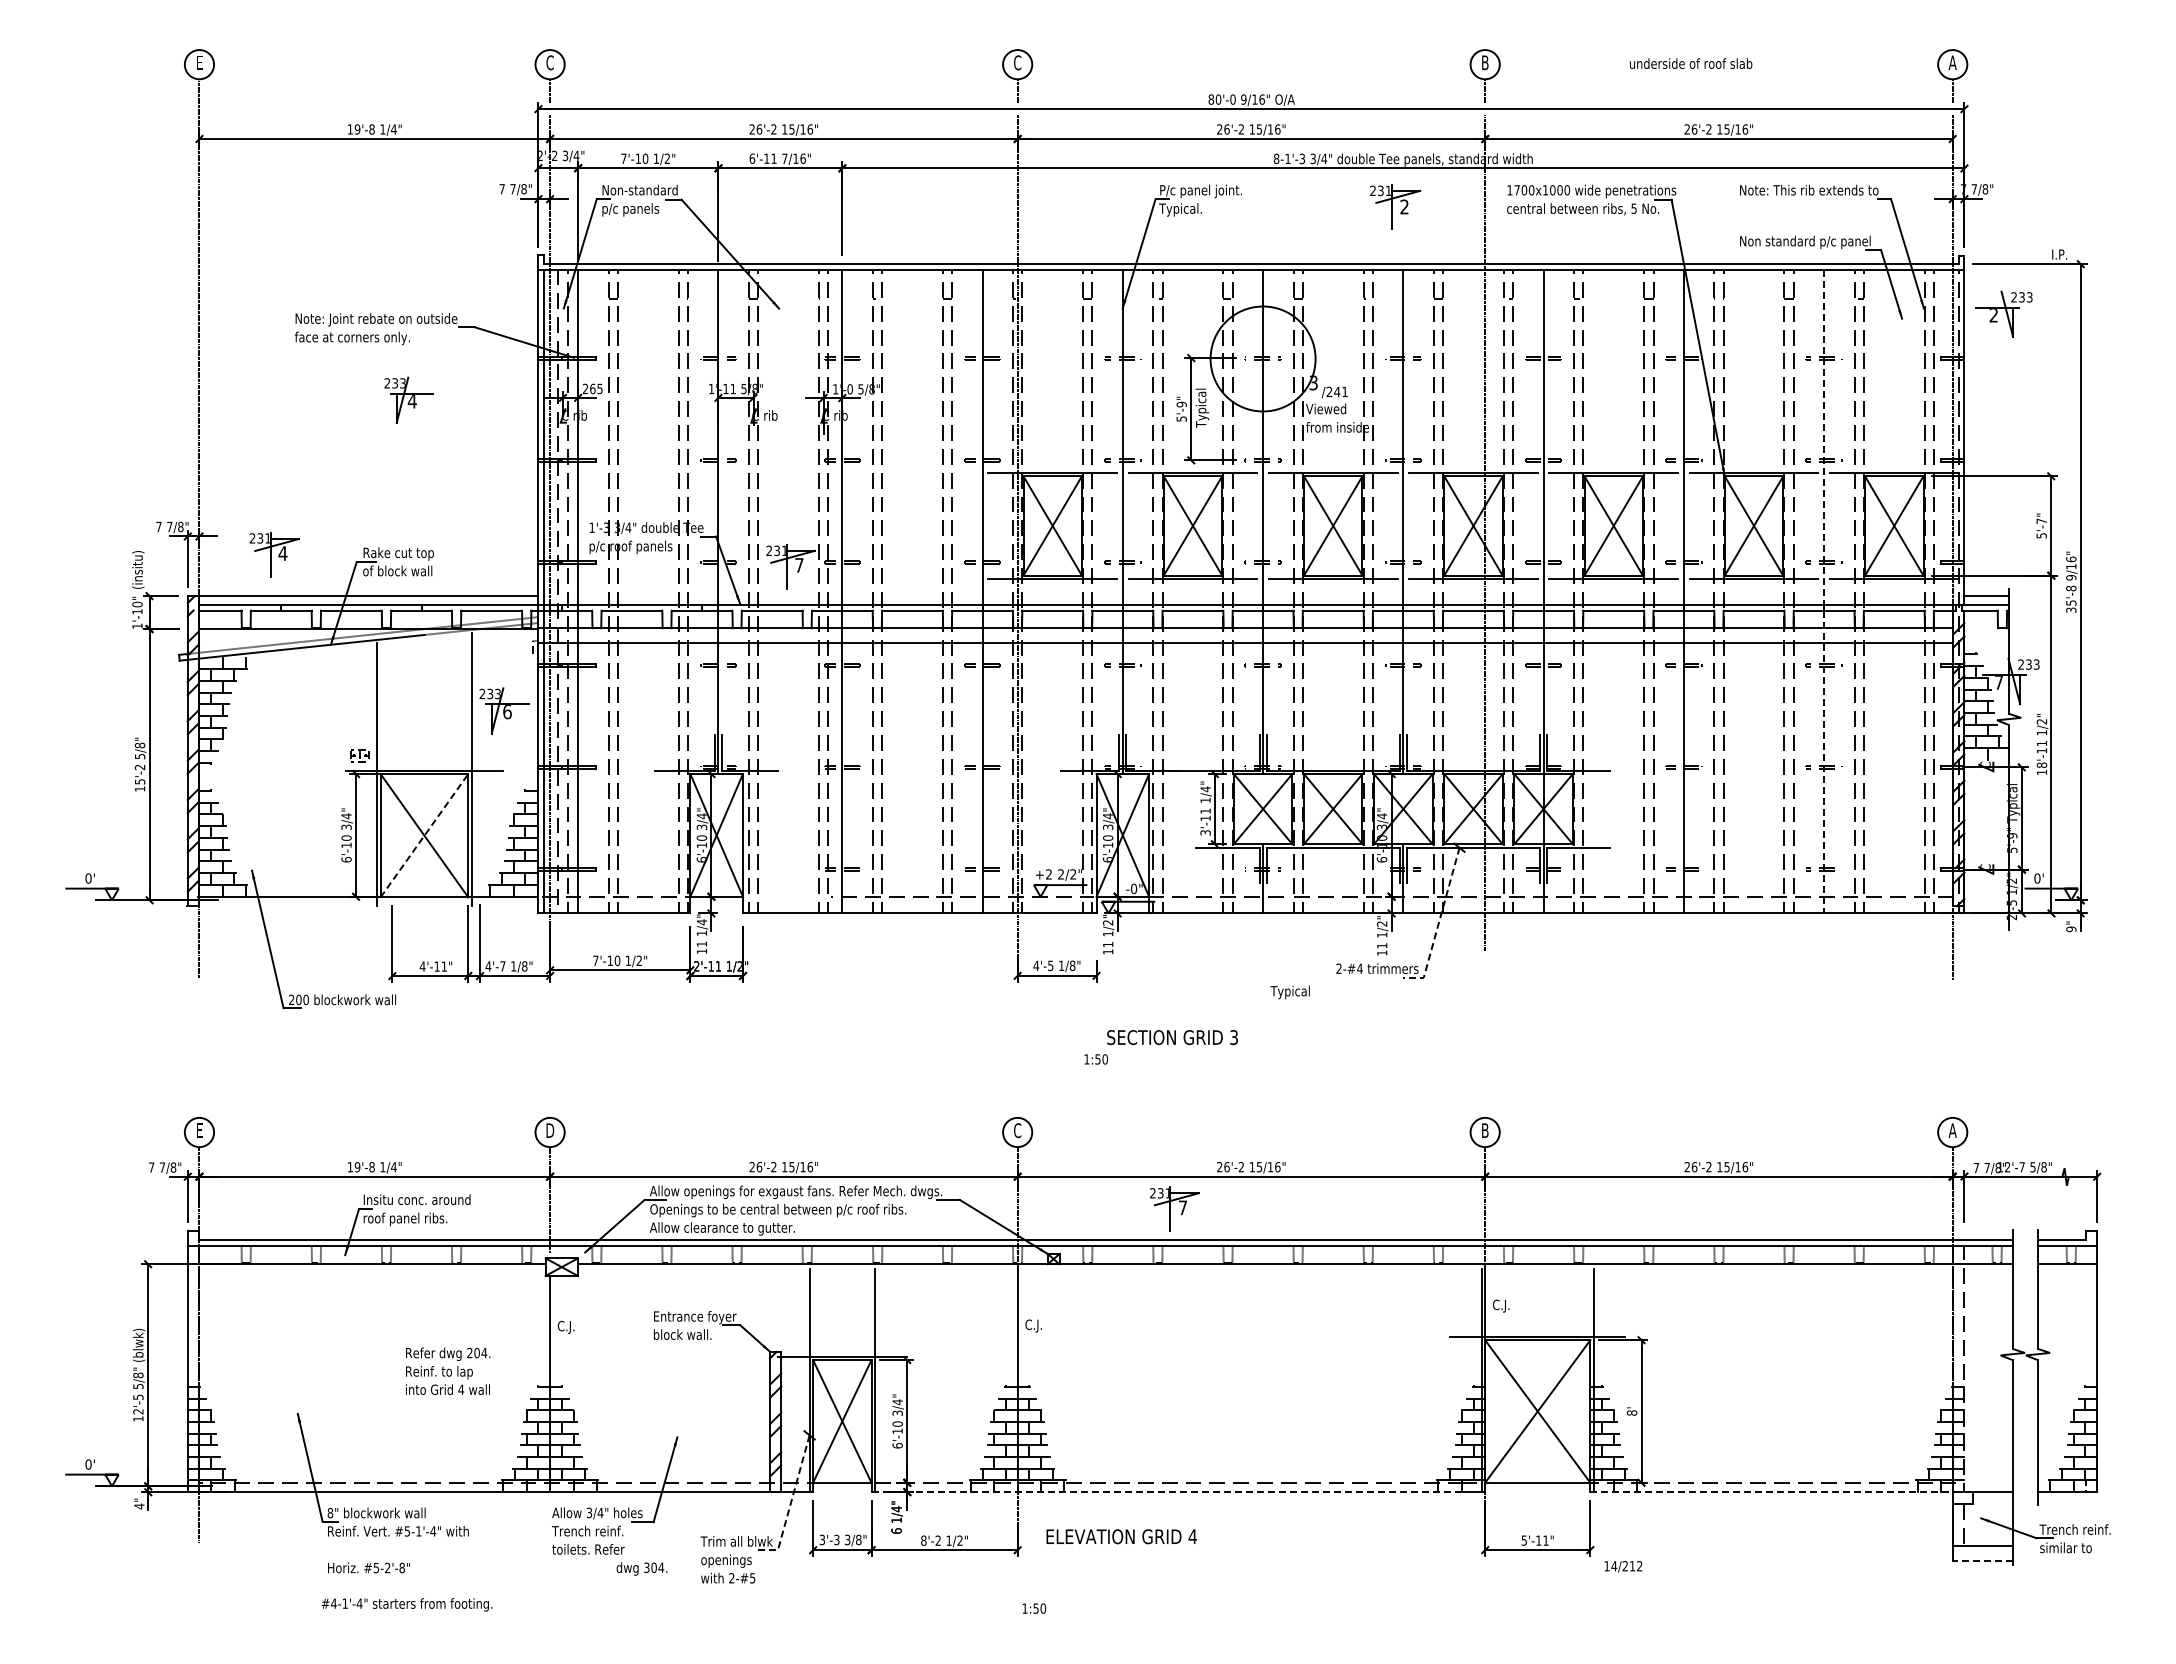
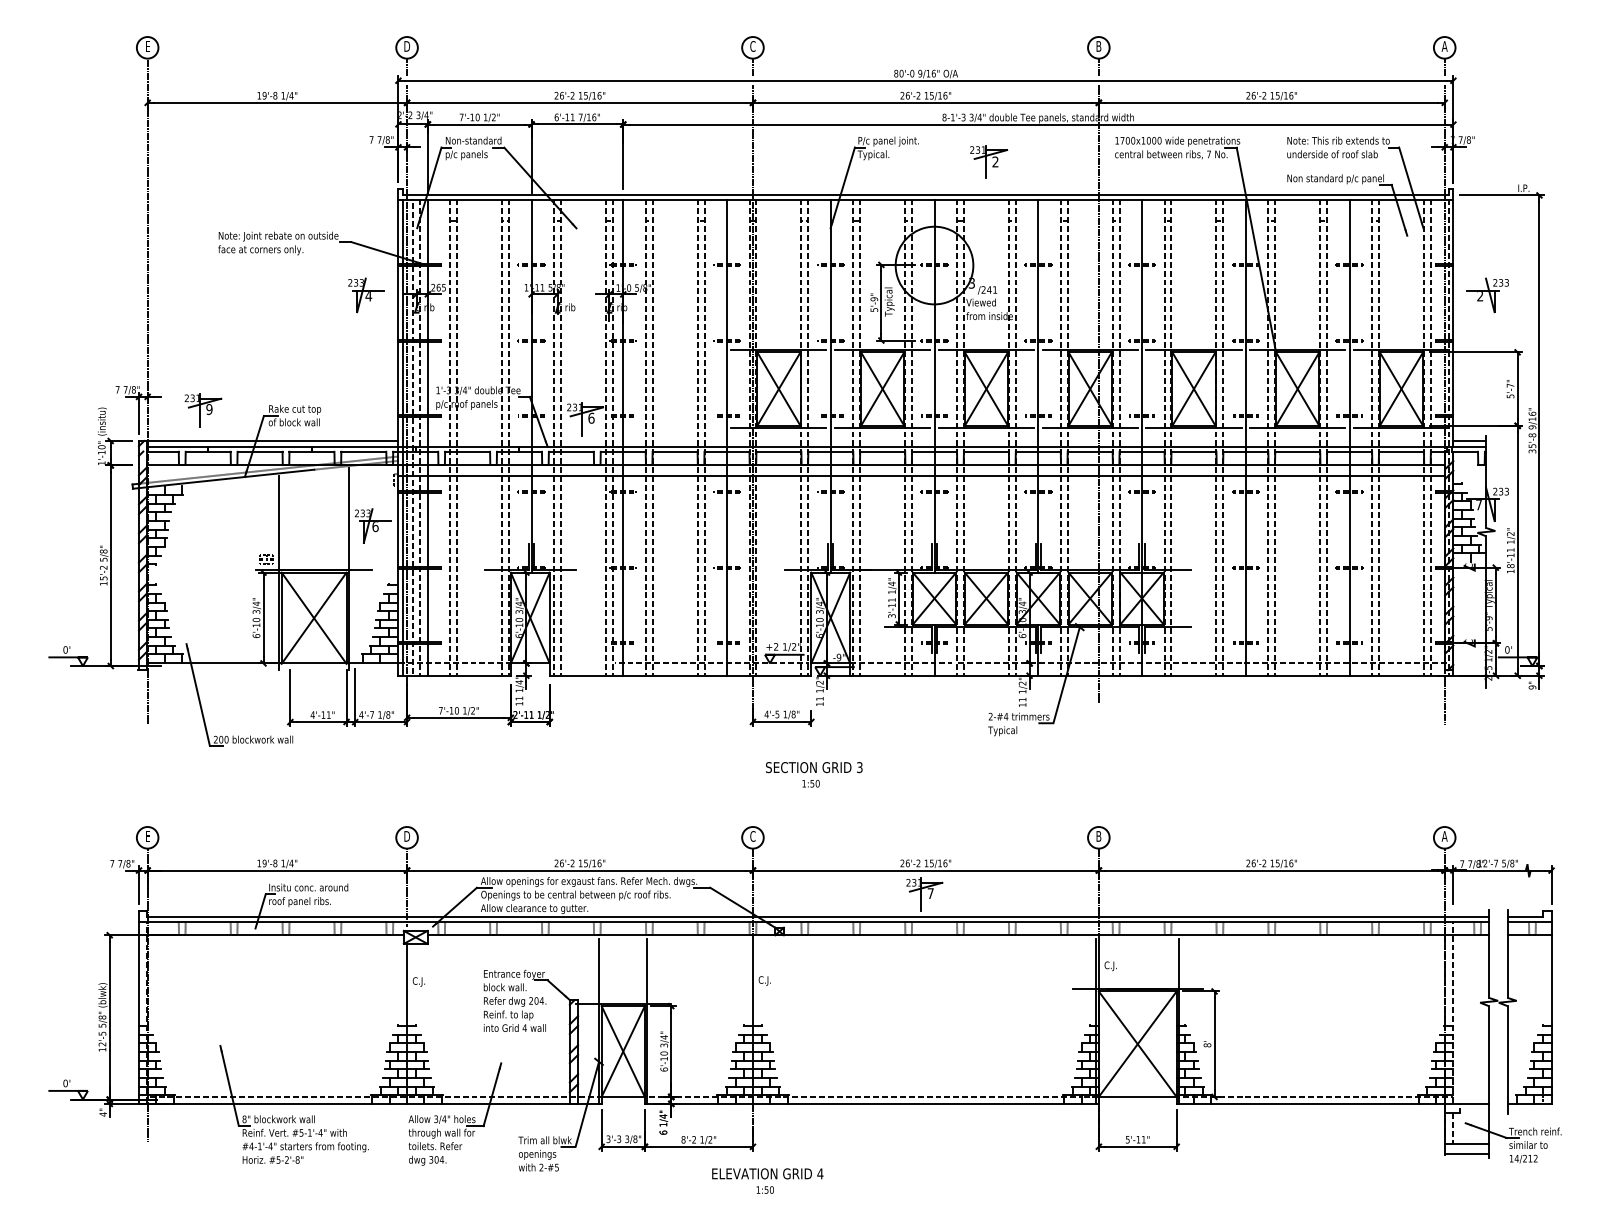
text: (550, 62) -> (407, 46), C -> D
text: (1691, 63) -> (1332, 154), moved
part: (1395, 206) -> (988, 161), moved
text: (1633, 208) -> (1208, 154), 5 -> 7
part: (2003, 313) -> (1487, 294), moved
part: (408, 399) -> (365, 294), moved
text: (282, 553) -> (209, 409), 4 -> 9
text: (799, 564) -> (591, 417), 7 -> 6
line: (1824, 591) -> (1349, 437), dashed -> solid
line: (424, 835) -> (314, 618), dashed -> solid
text: (1060, 874) -> (784, 646), 2/2" -> 1/2"
text: (1133, 889) -> (838, 658), -0" -> -9"
line: (1438, 923) -> (1064, 683), dashed -> solid
text: (1289, 992) -> (1002, 731), moved
text: (1172, 1037) -> (814, 767), moved
part: (1174, 1208) -> (924, 894), moved
text: (448, 1370) -> (515, 1013), moved
line: (1167, 1492) -> (863, 1104), dashed -> solid
line: (1772, 1492) -> (1311, 1104), dashed -> solid
line: (790, 1503) -> (584, 1112), dashed -> solid
text: (597, 1532) -> (442, 1133), Trench reinf. -> through wall for
text: (1121, 1536) -> (767, 1173), moved
line: (1982, 1560) -> (1466, 1154), dashed -> solid
text: (1623, 1566) -> (1523, 1158), moved
text: (641, 1568) -> (427, 1160), moved
text: (406, 1604) -> (305, 1147), moved

